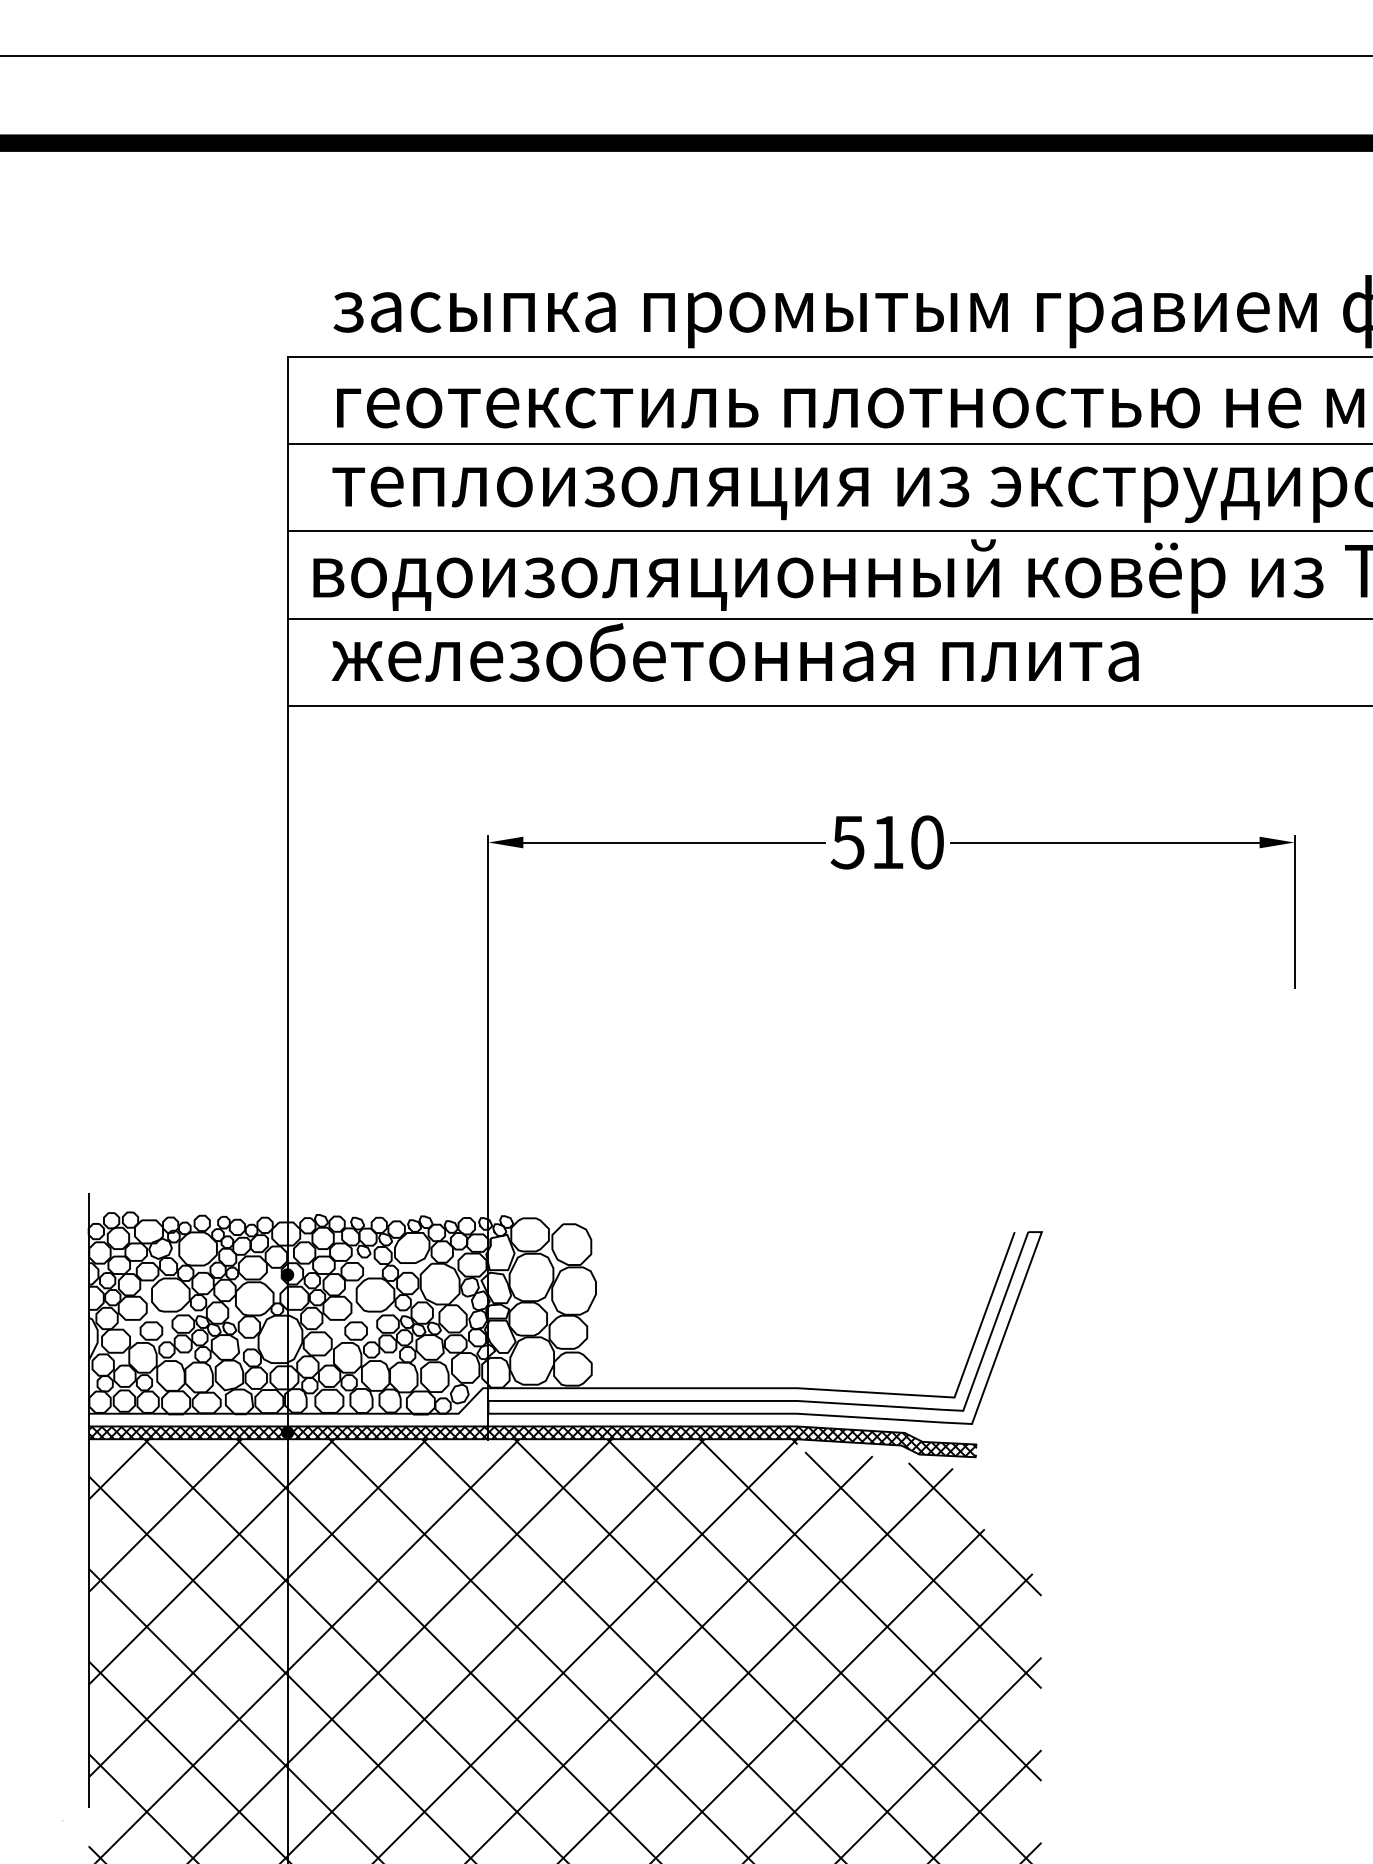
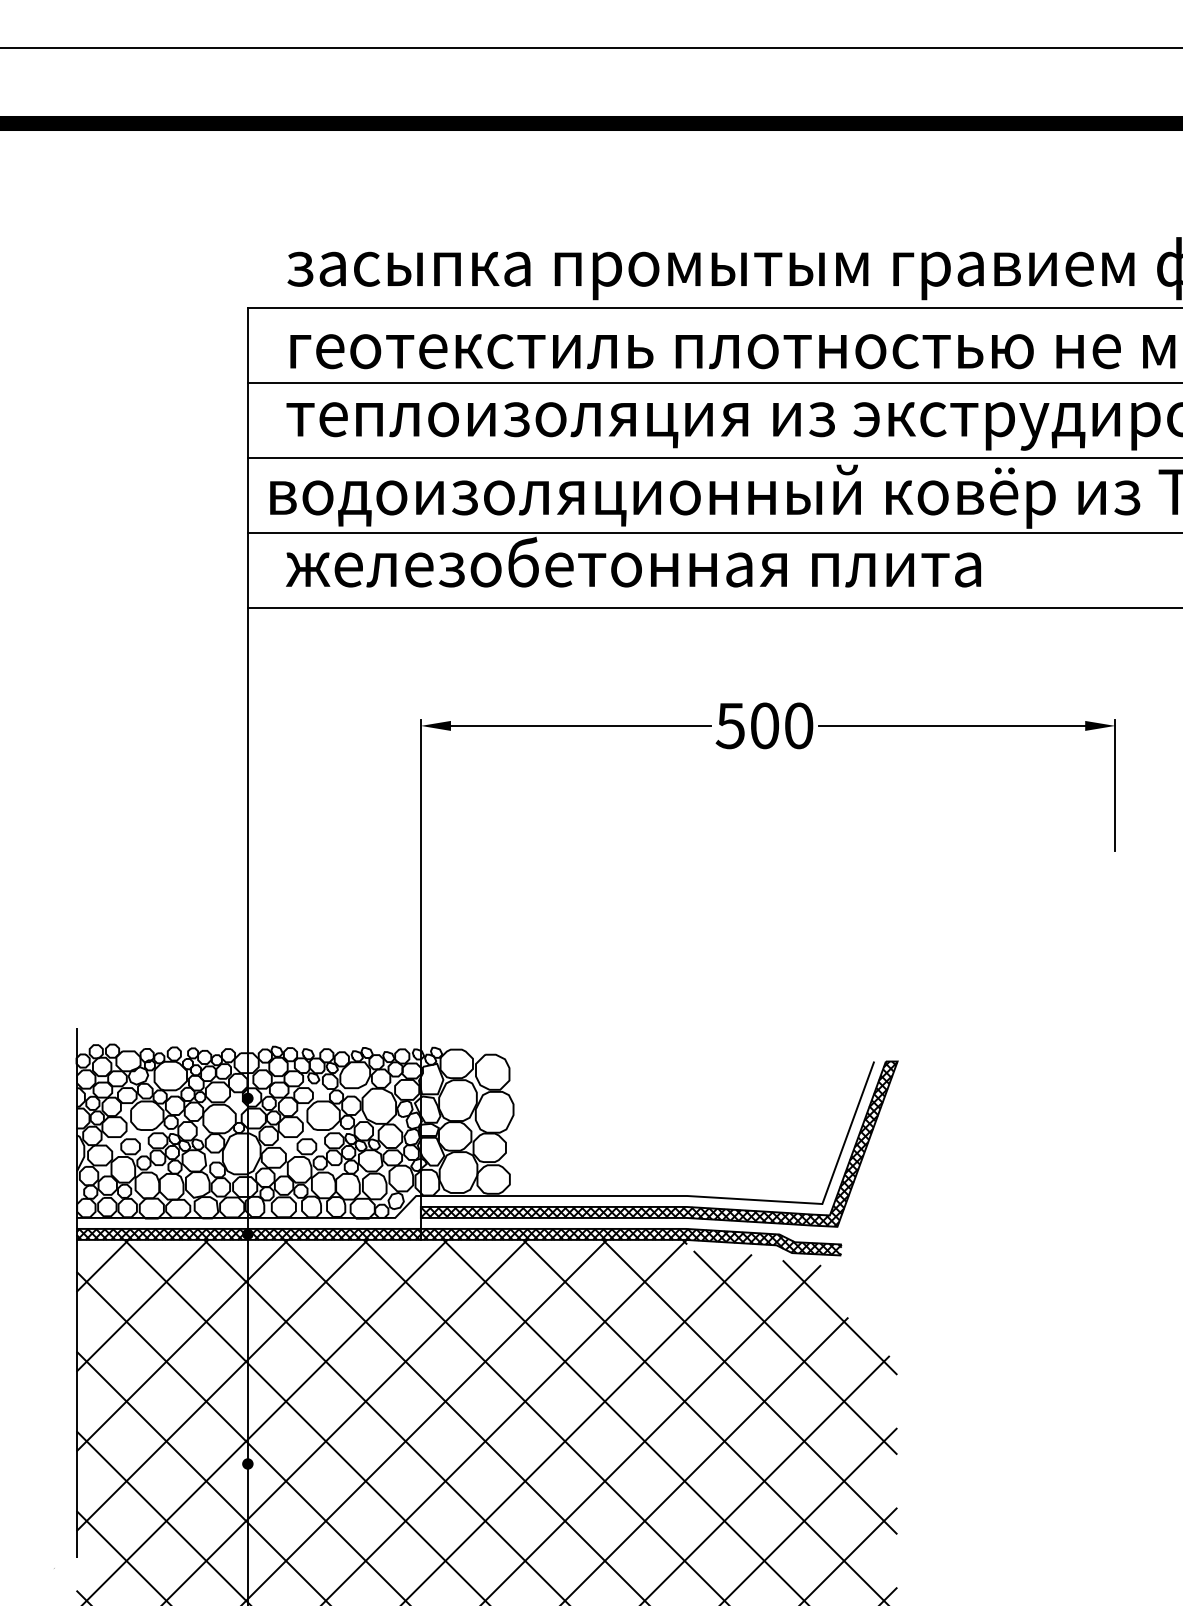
text: (887, 842) -> (764, 725), 510 -> 500
hatch: (764, 1327) -> (658, 1143), added
fill: (287, 1698) -> (247, 1463), added

